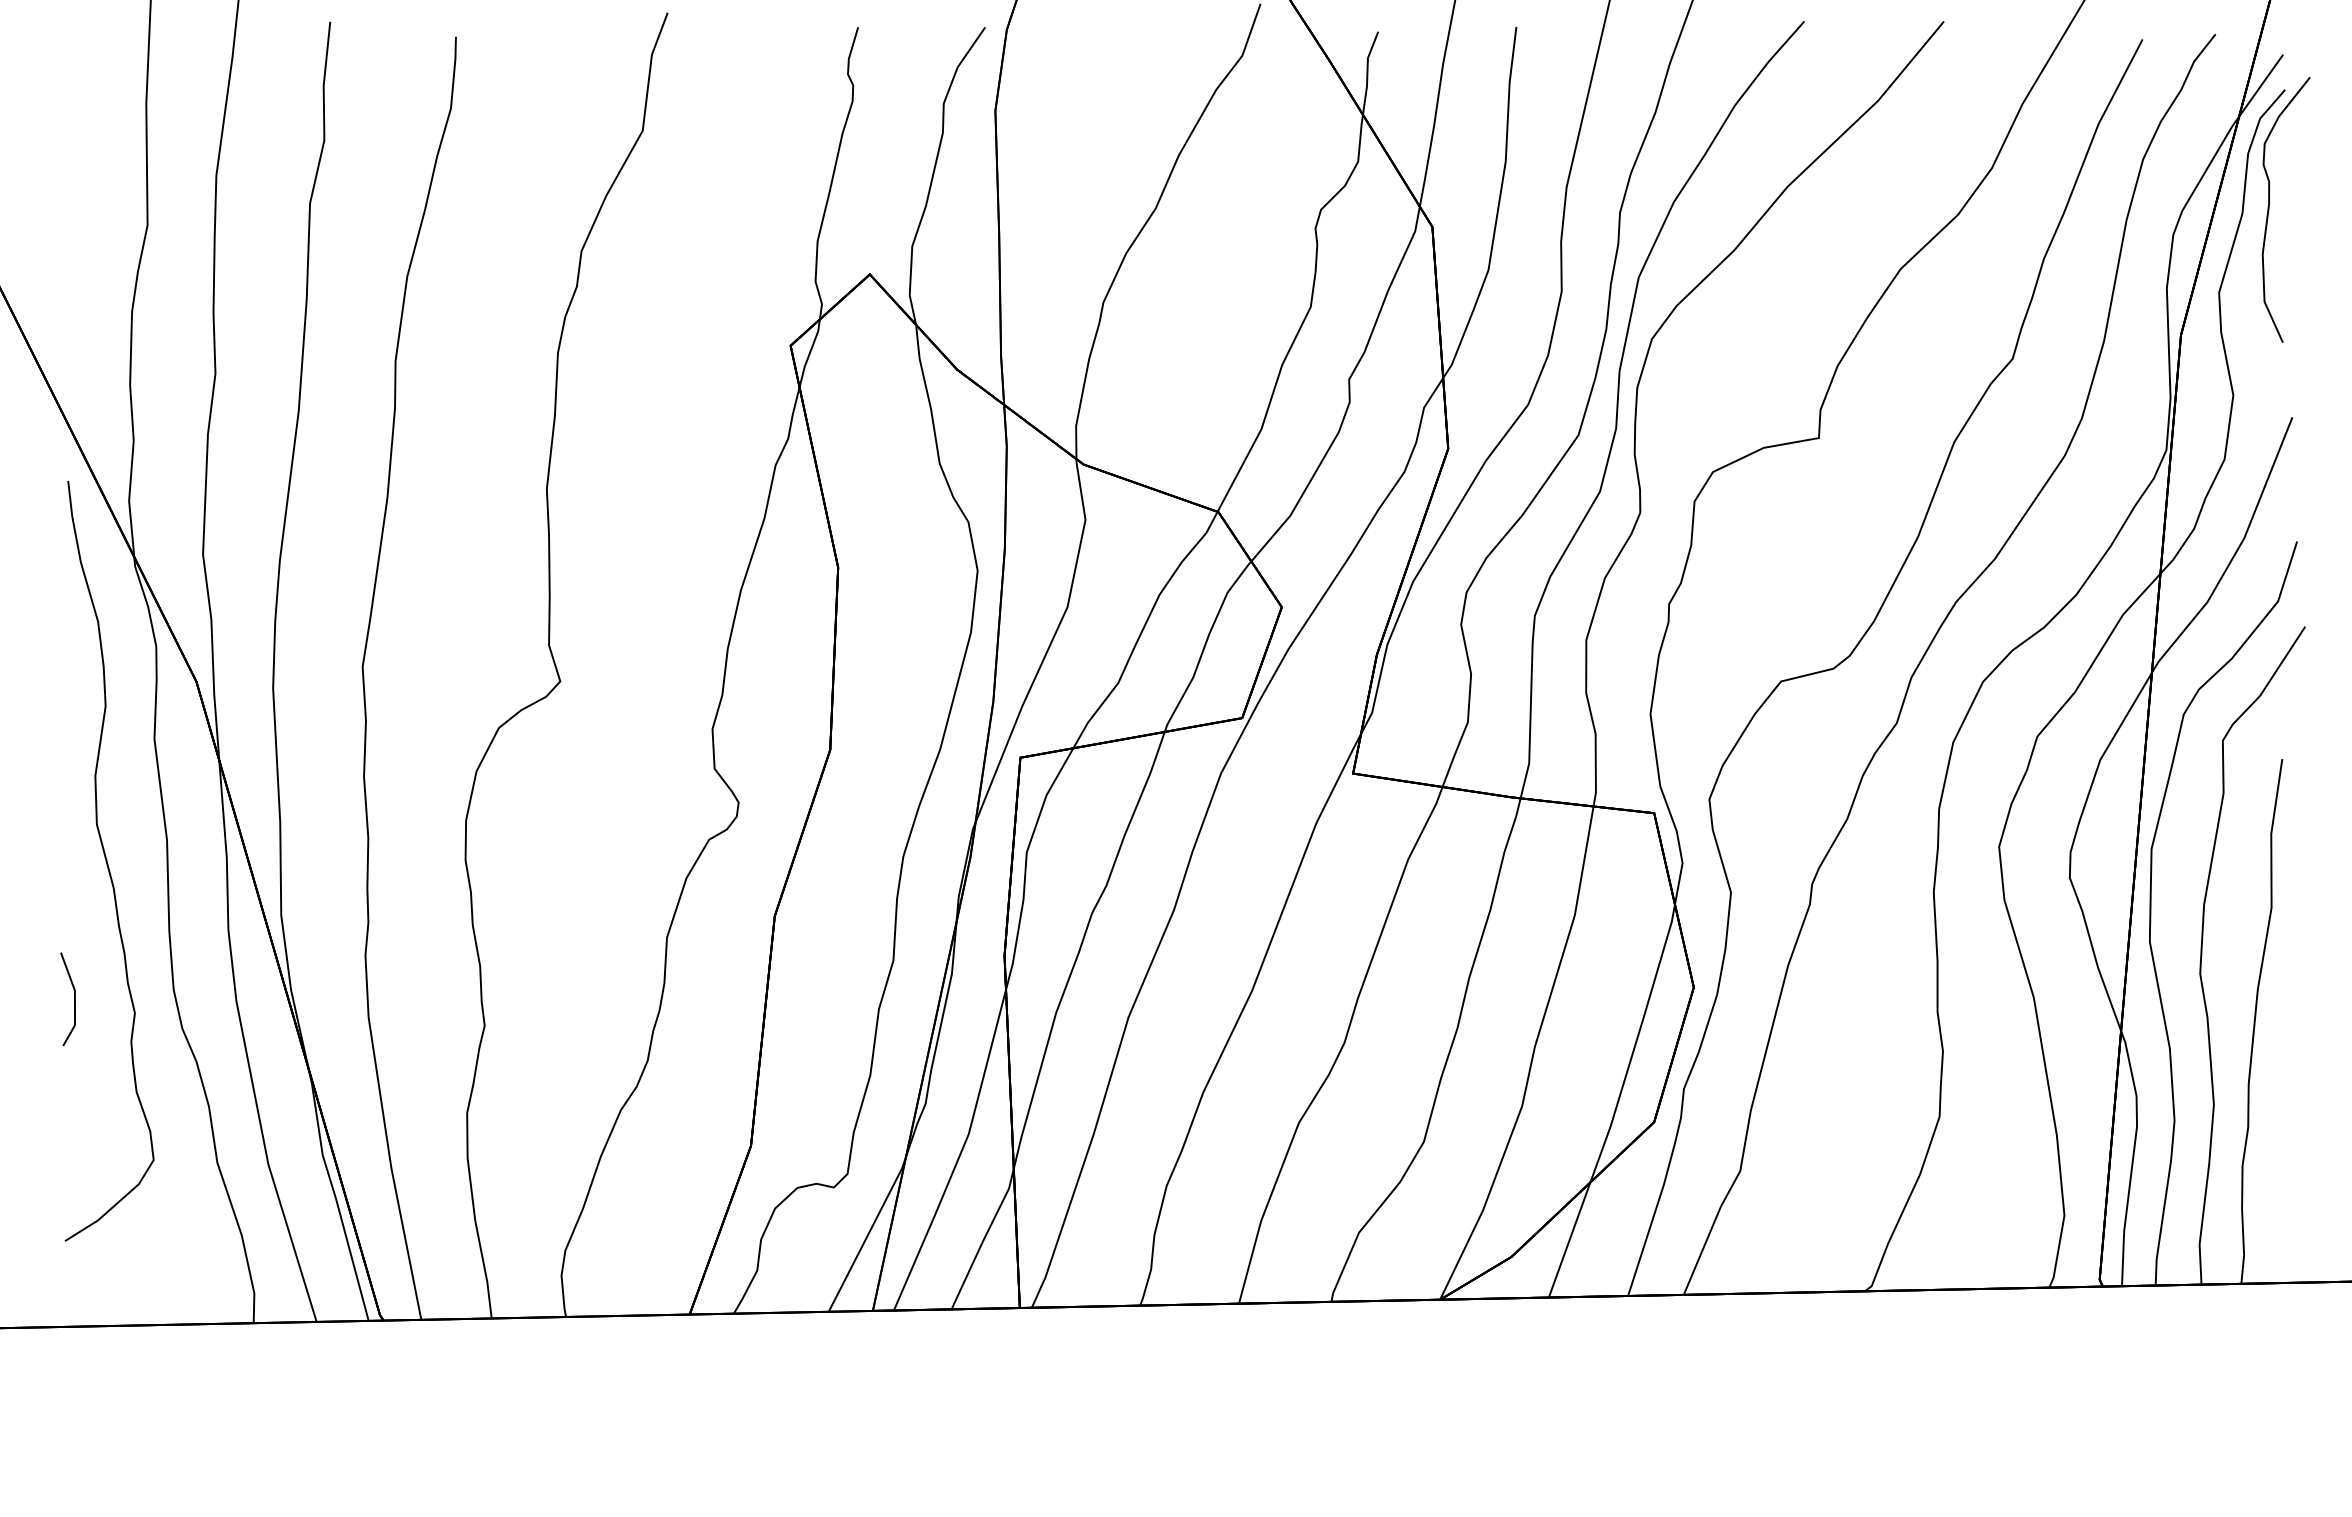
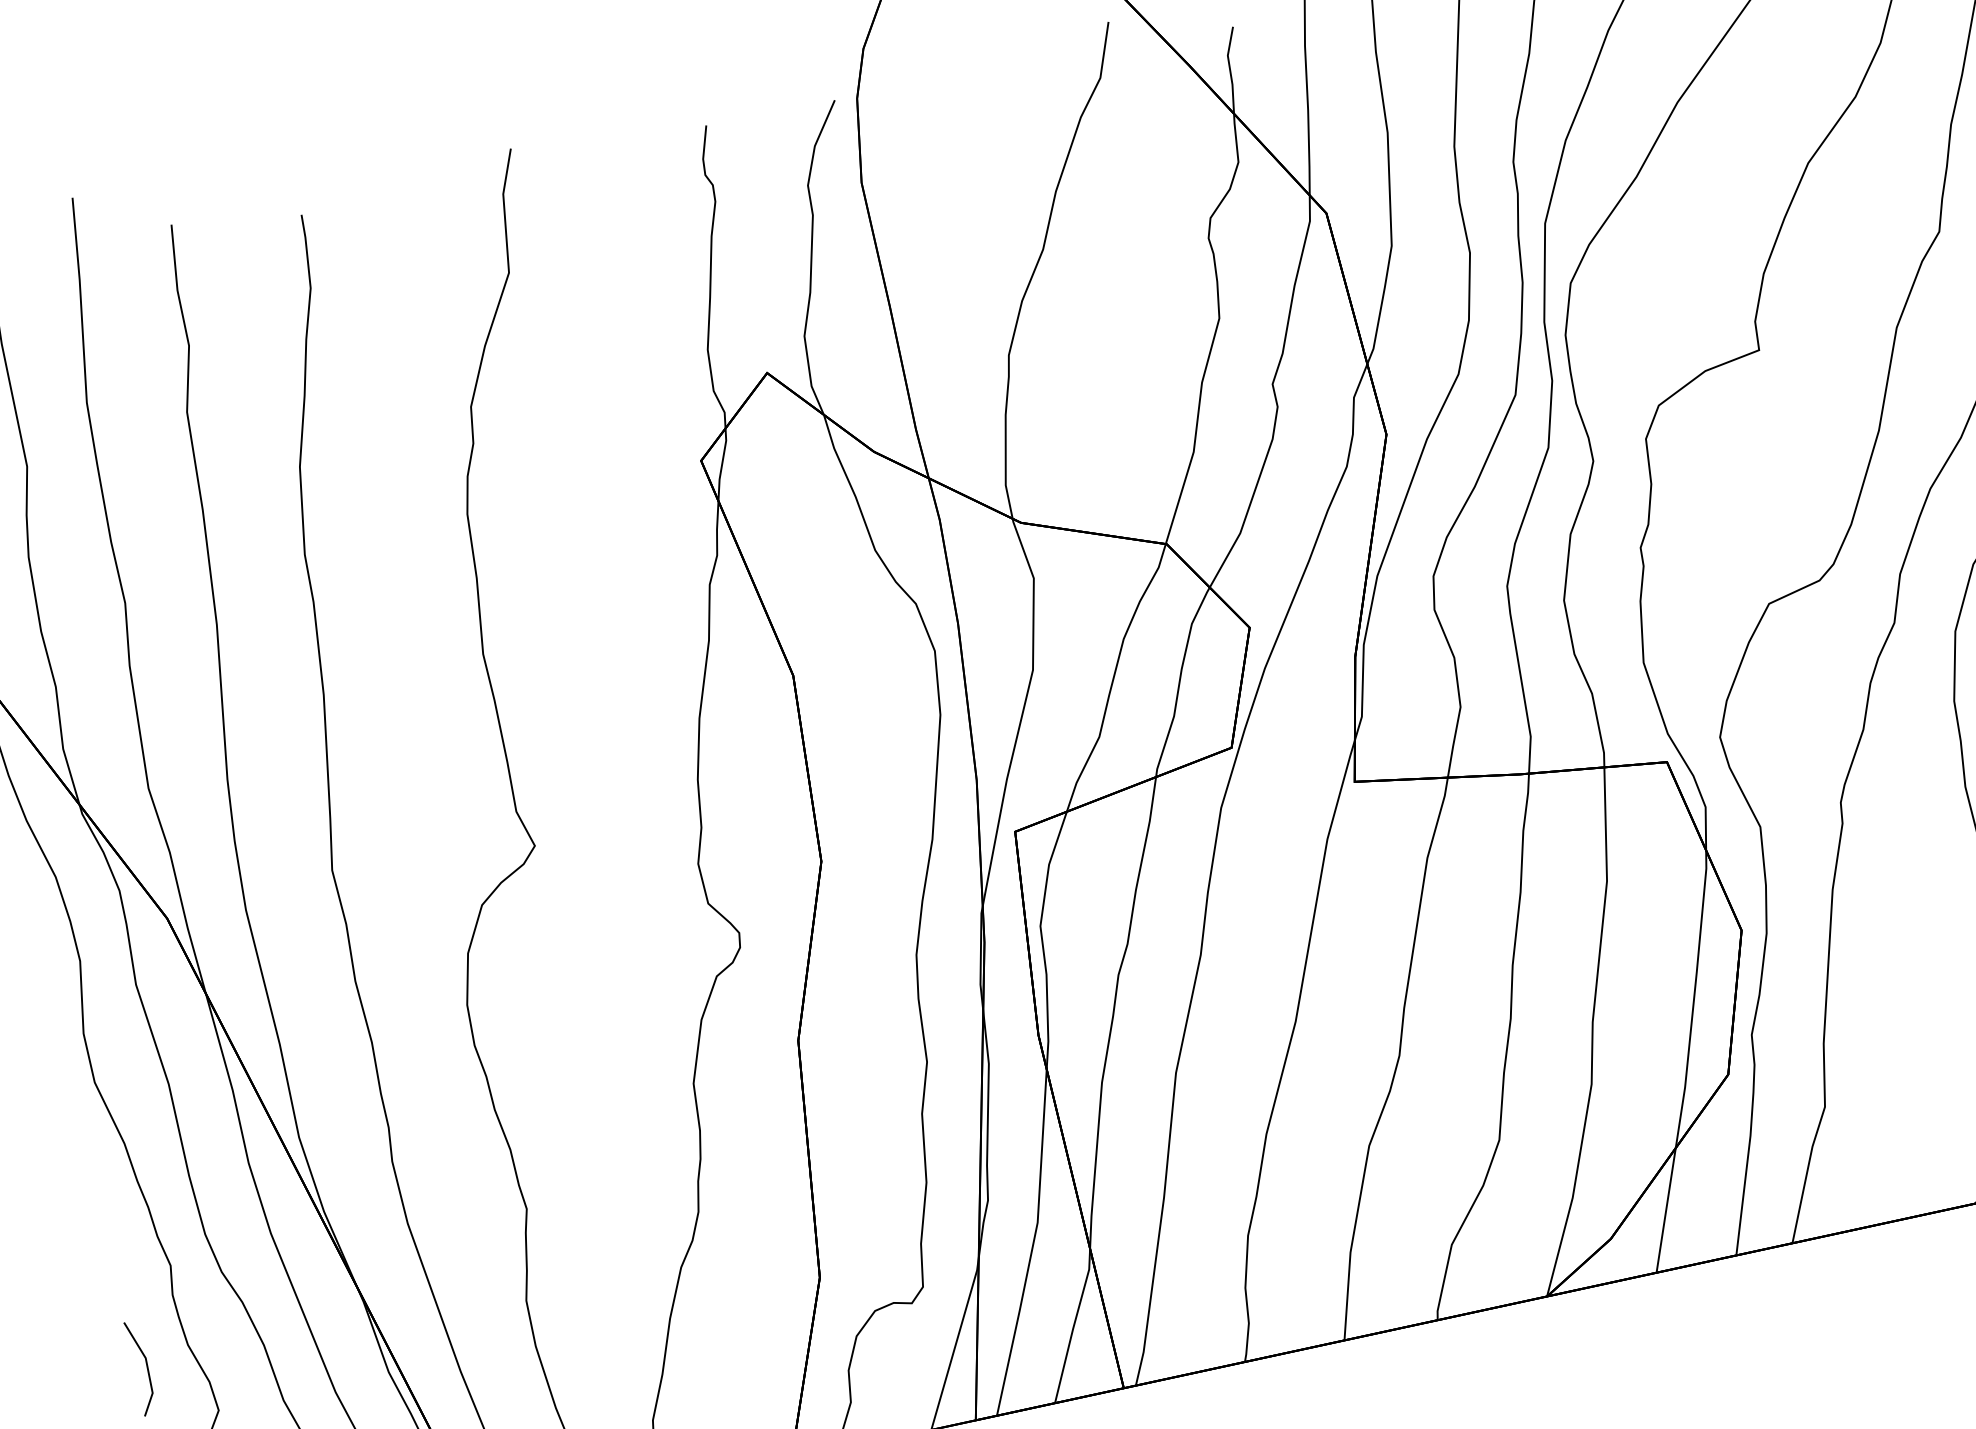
line: (74, 999) -> (147, 1367), moved

